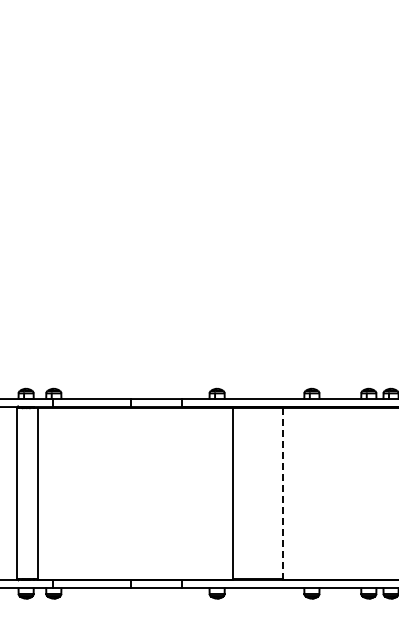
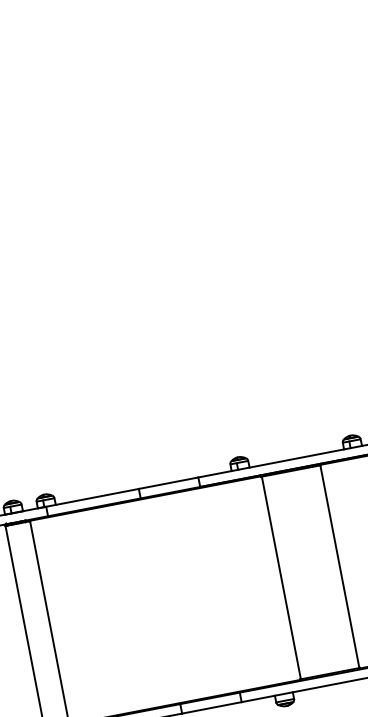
line: (282, 494) -> (339, 567), dashed -> solid

